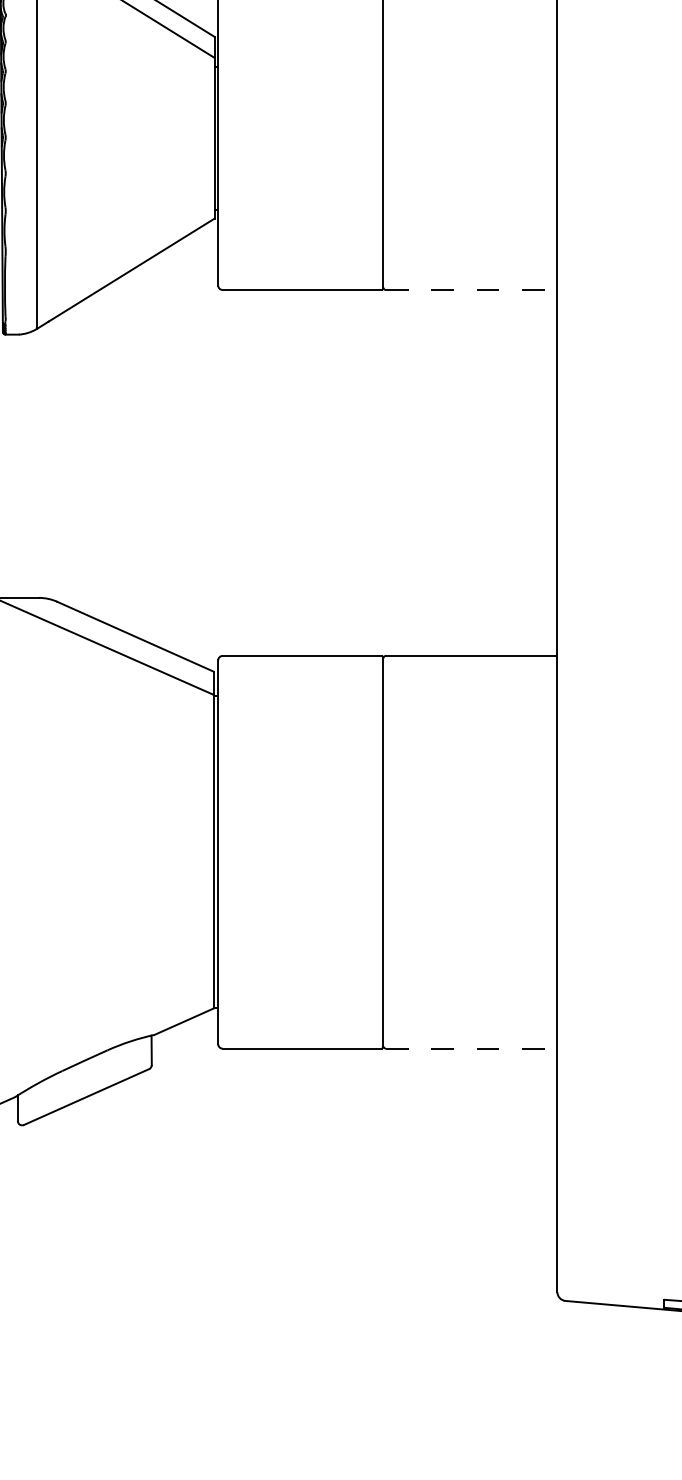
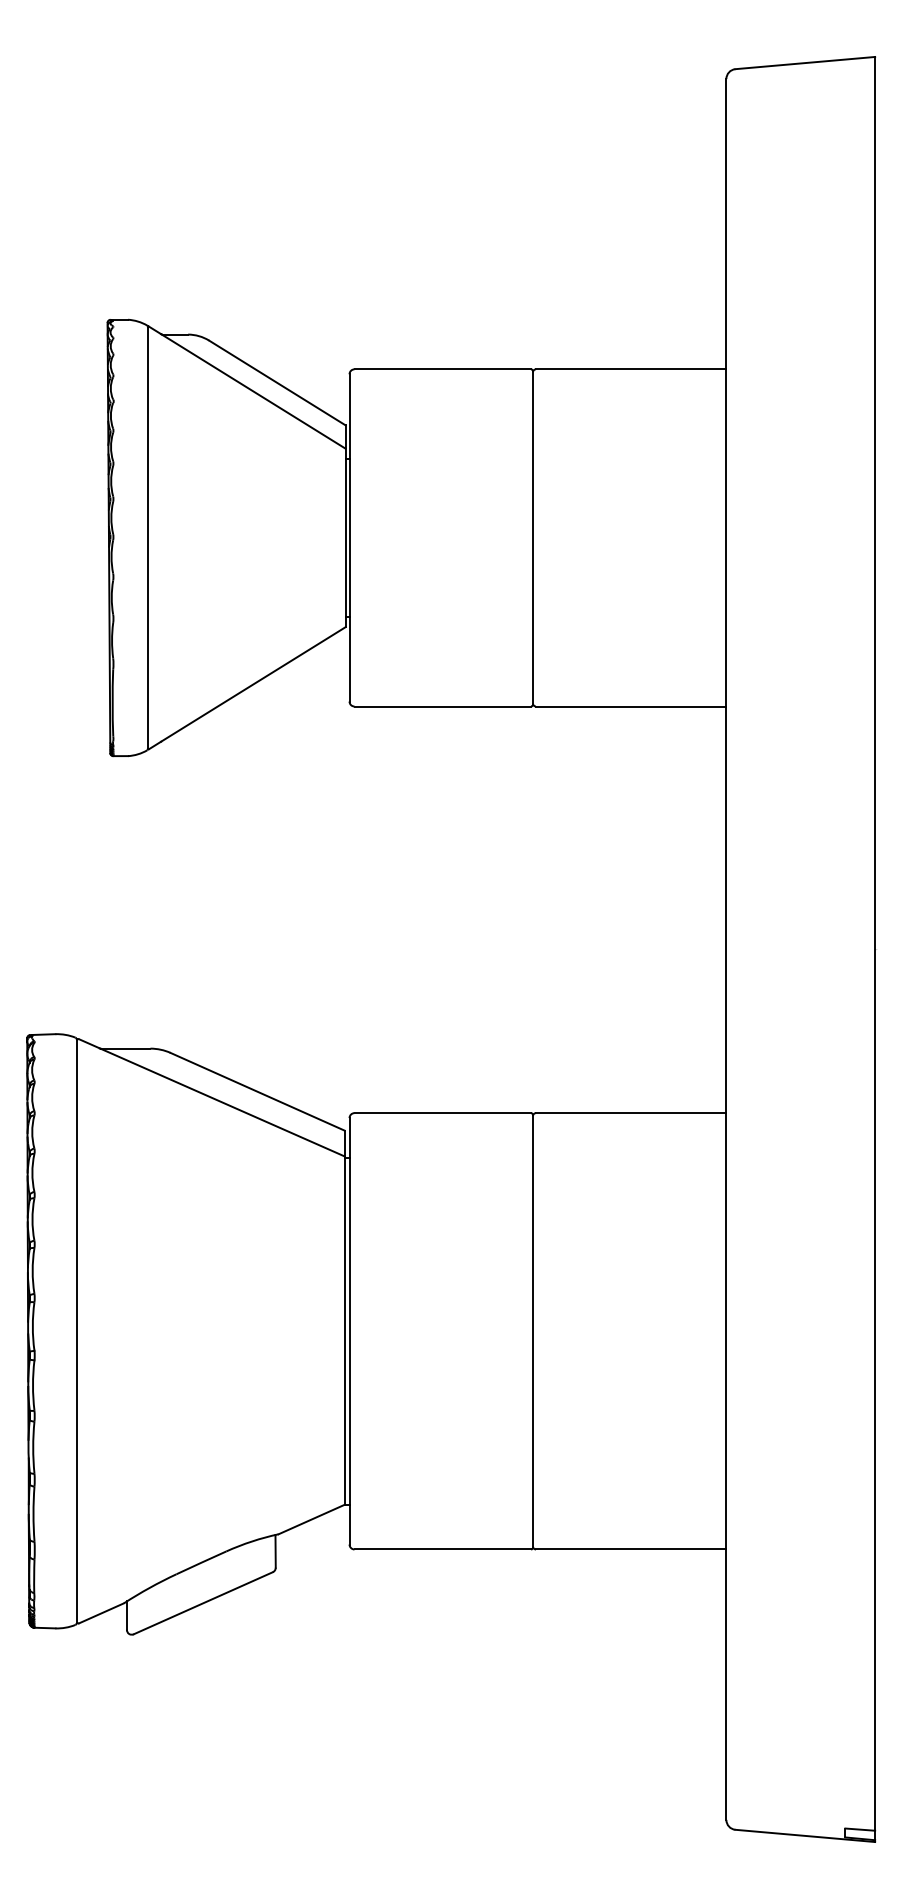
line: (471, 289) -> (631, 706), dashed -> solid
line: (471, 1048) -> (631, 1549), dashed -> solid

